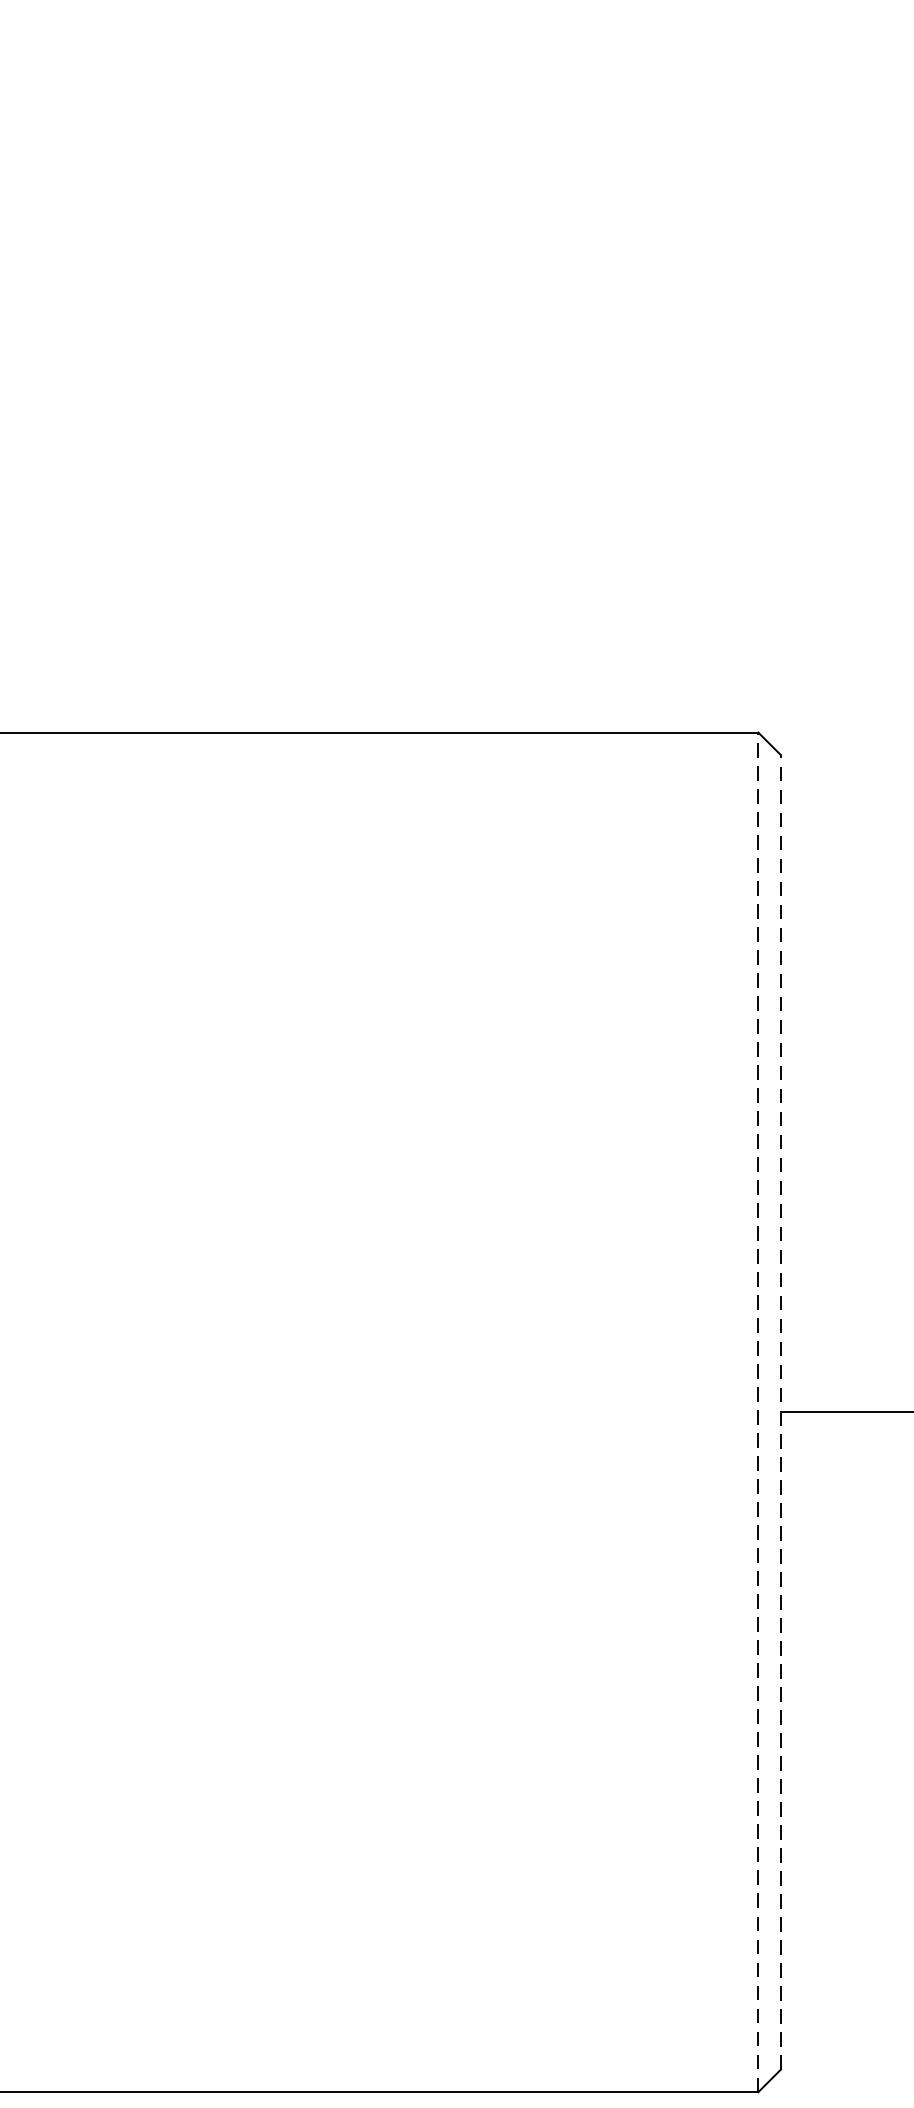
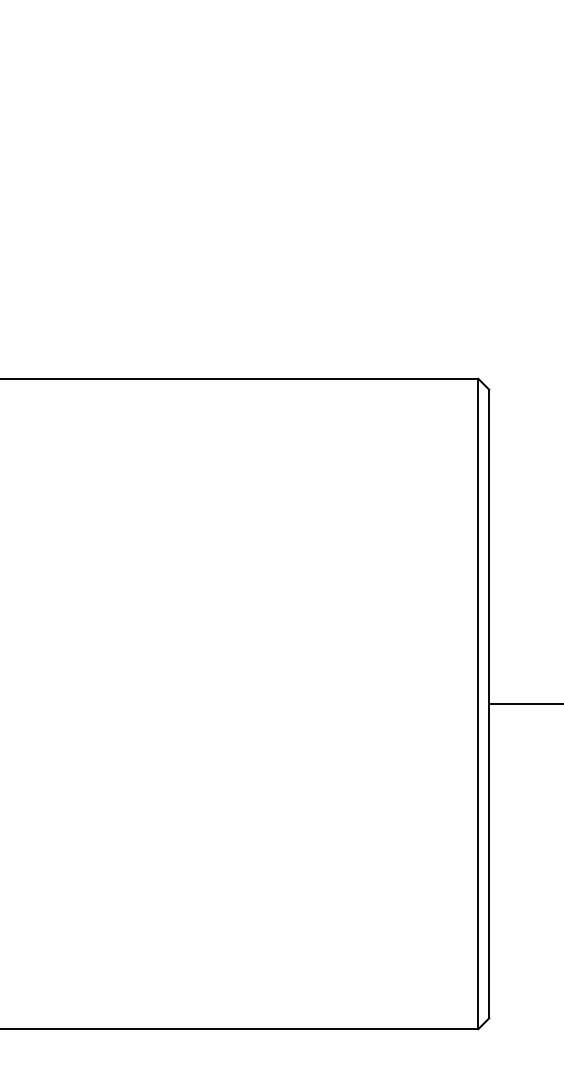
line: (758, 1411) -> (478, 703), dashed -> solid
line: (781, 1411) -> (489, 703), dashed -> solid

